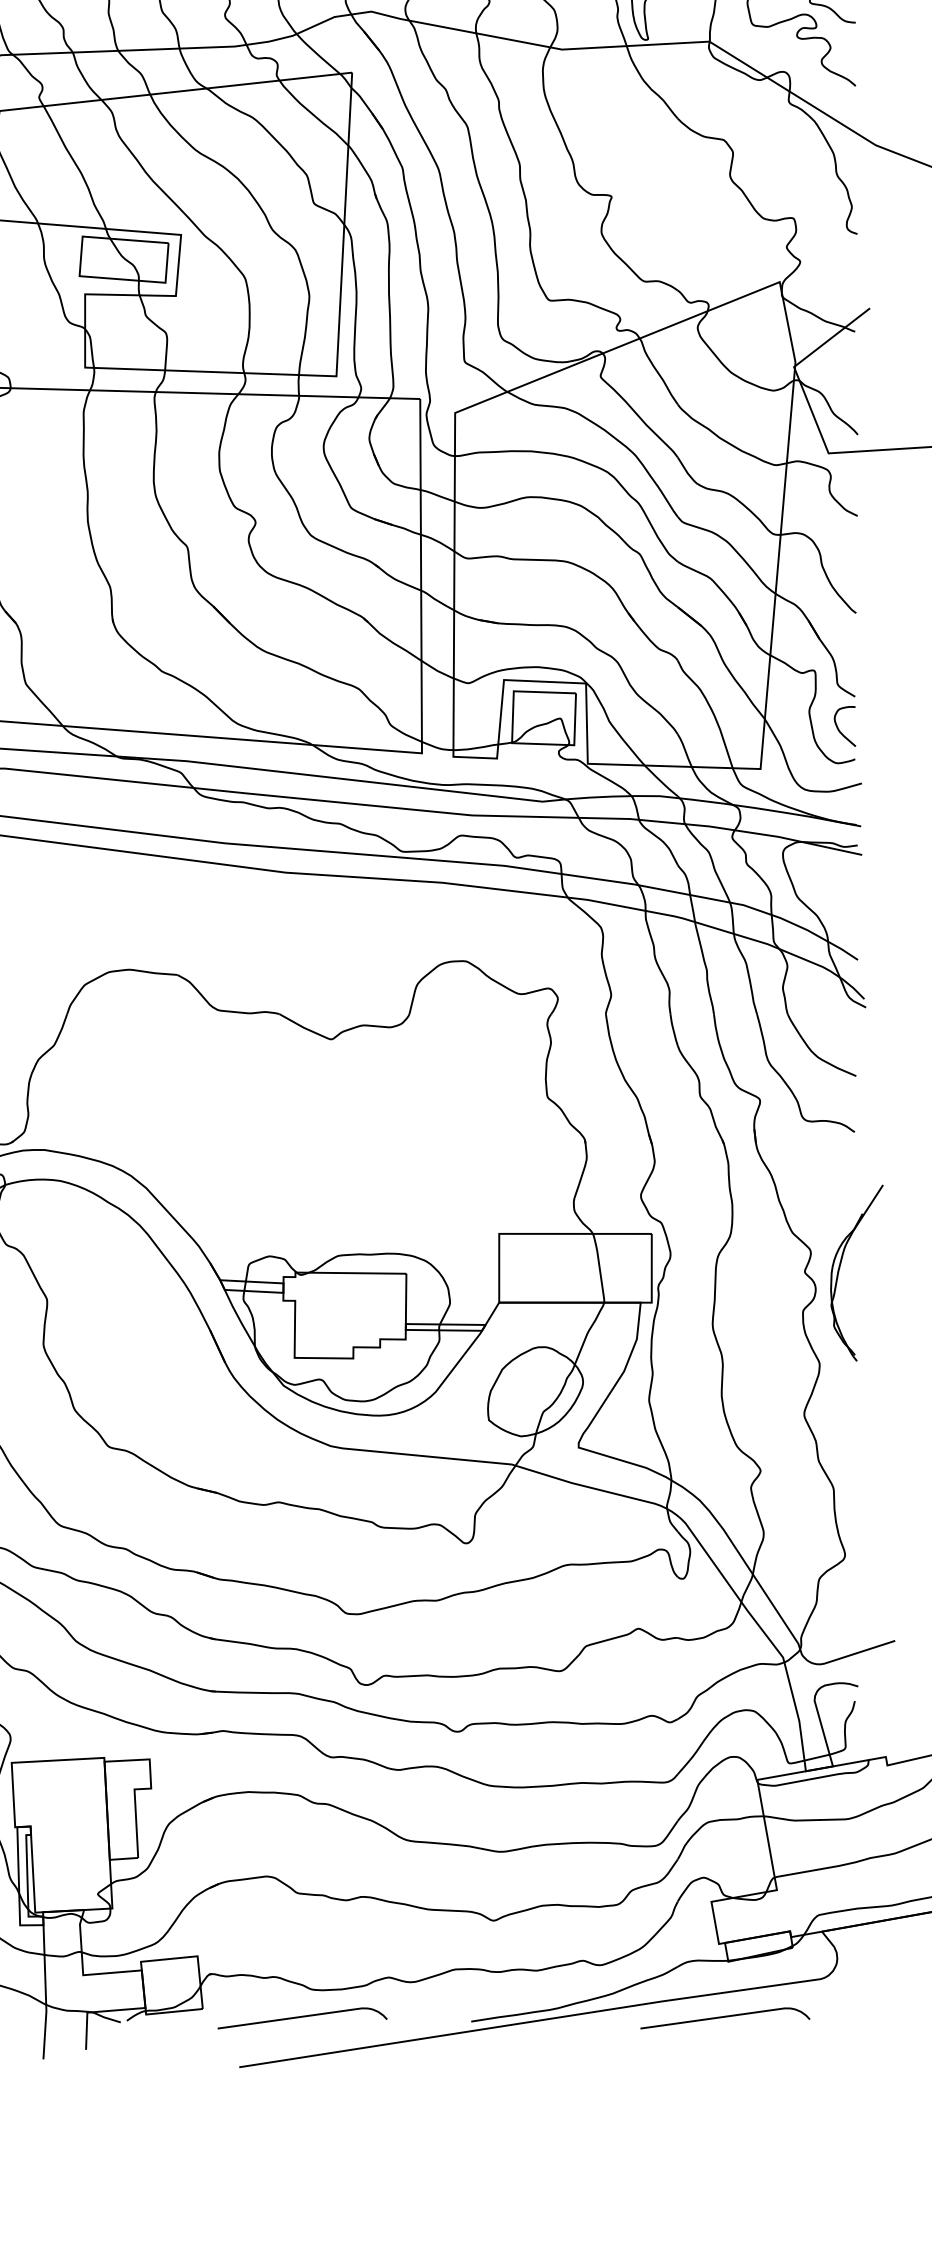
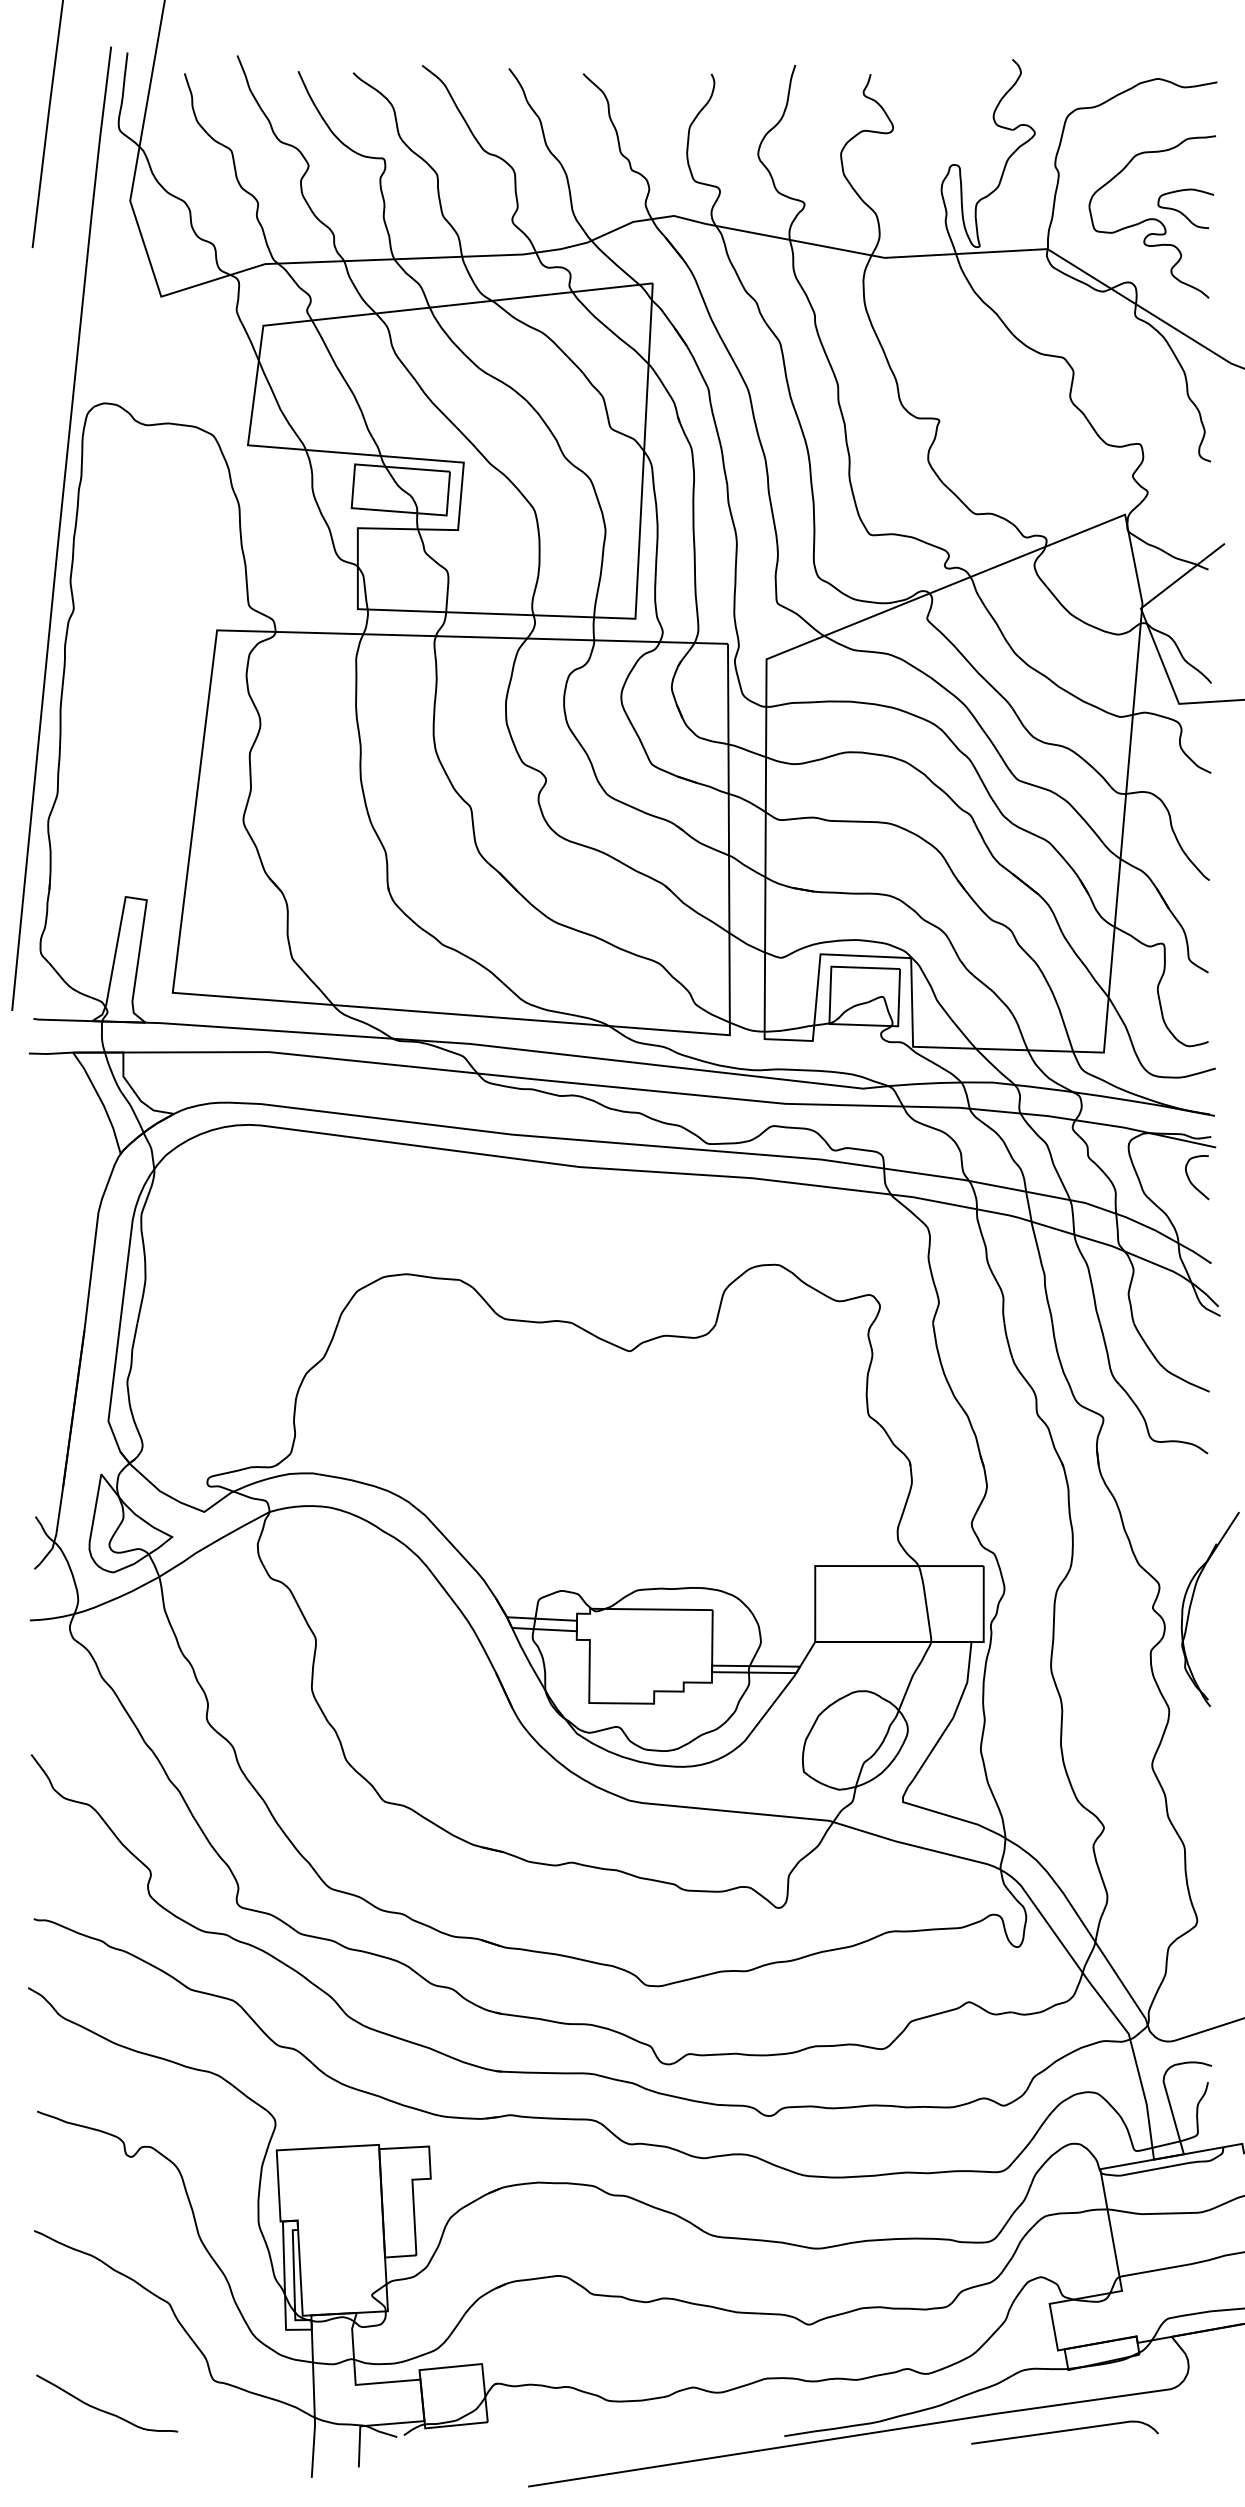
curve: (839, 730) -> (1191, 1181), moved
curve: (302, 2017) -> (597, 2431), removed

